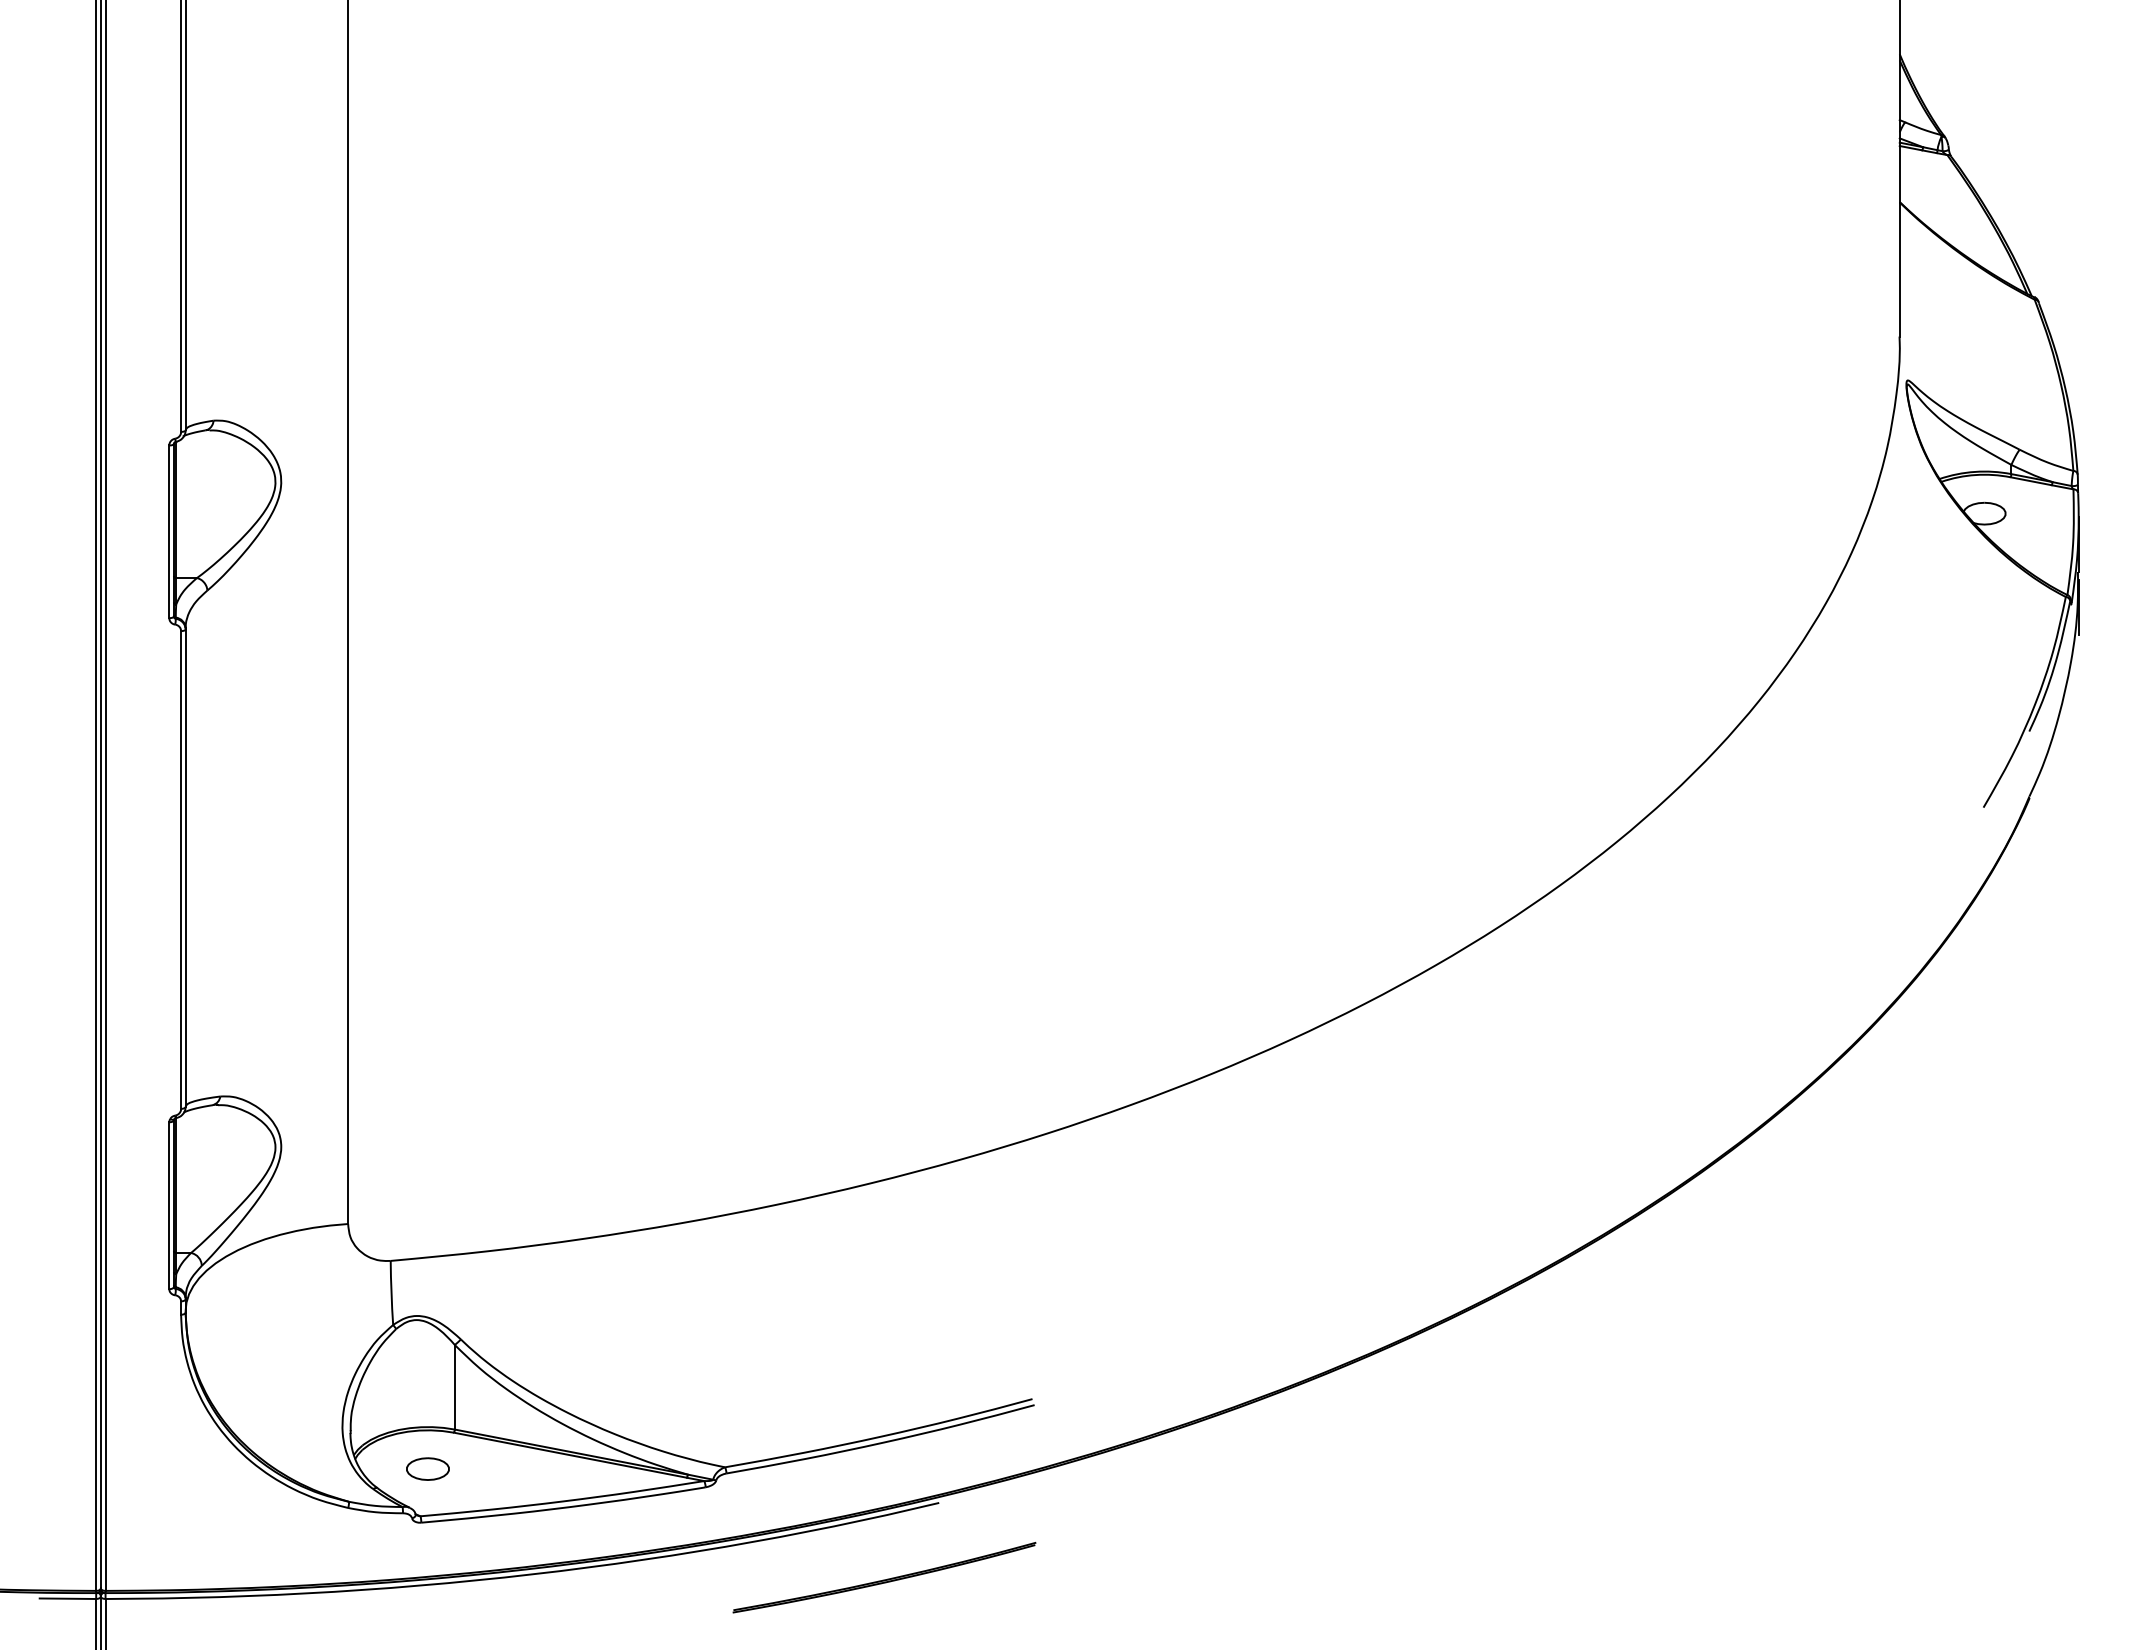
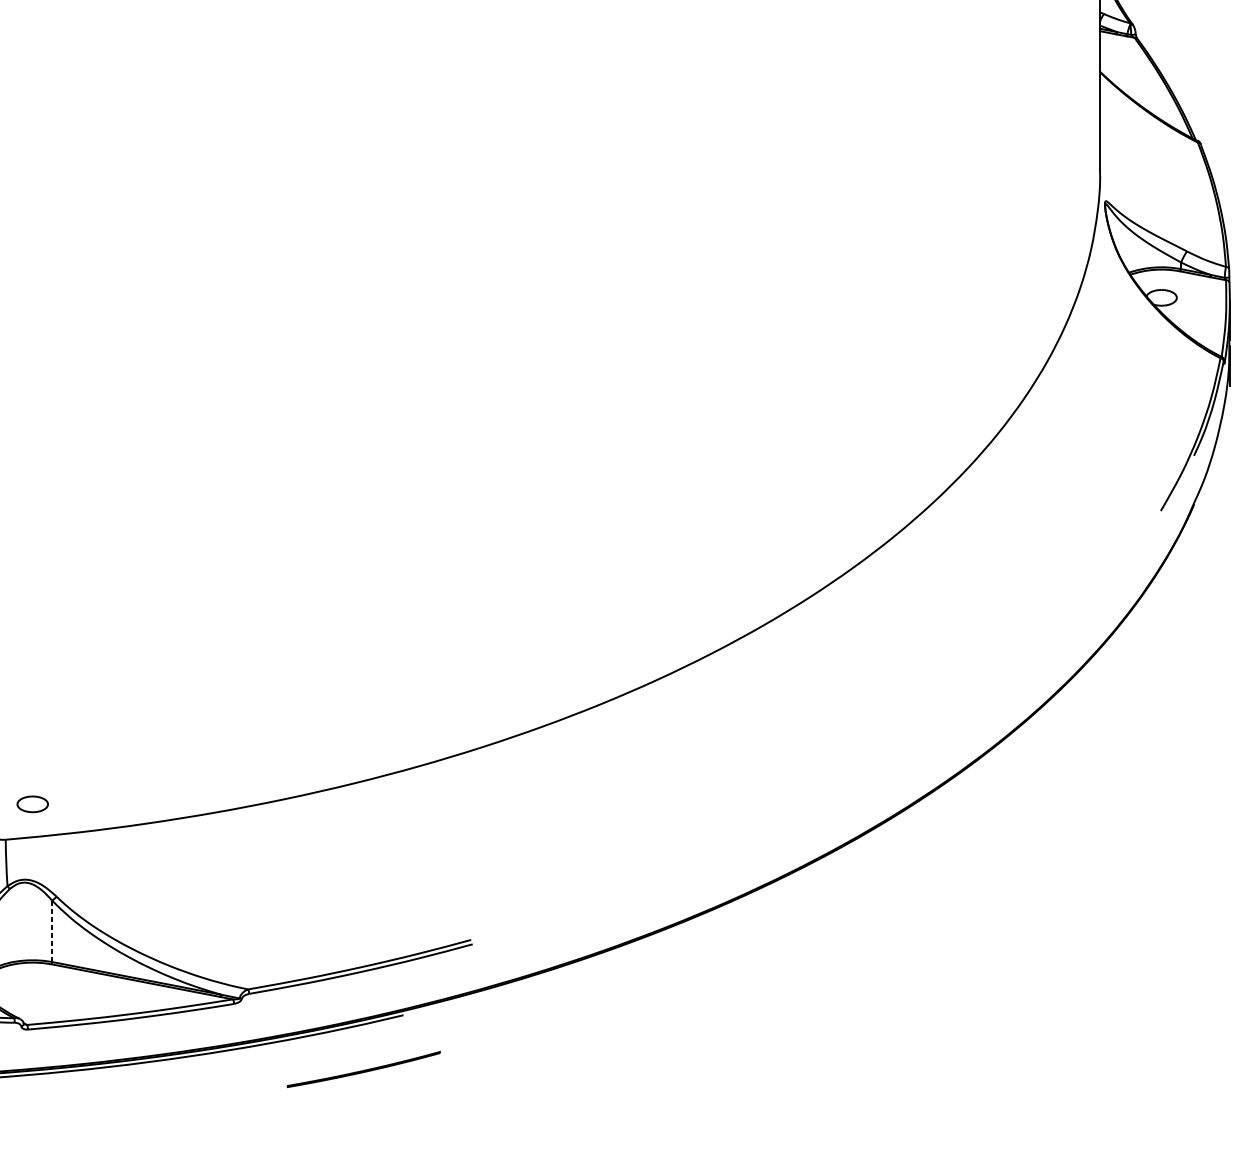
line: (454, 1387) -> (51, 931), solid -> dashed
part: (427, 1468) -> (32, 803), moved
part: (884, 1577) -> (363, 1069), size x0.7

